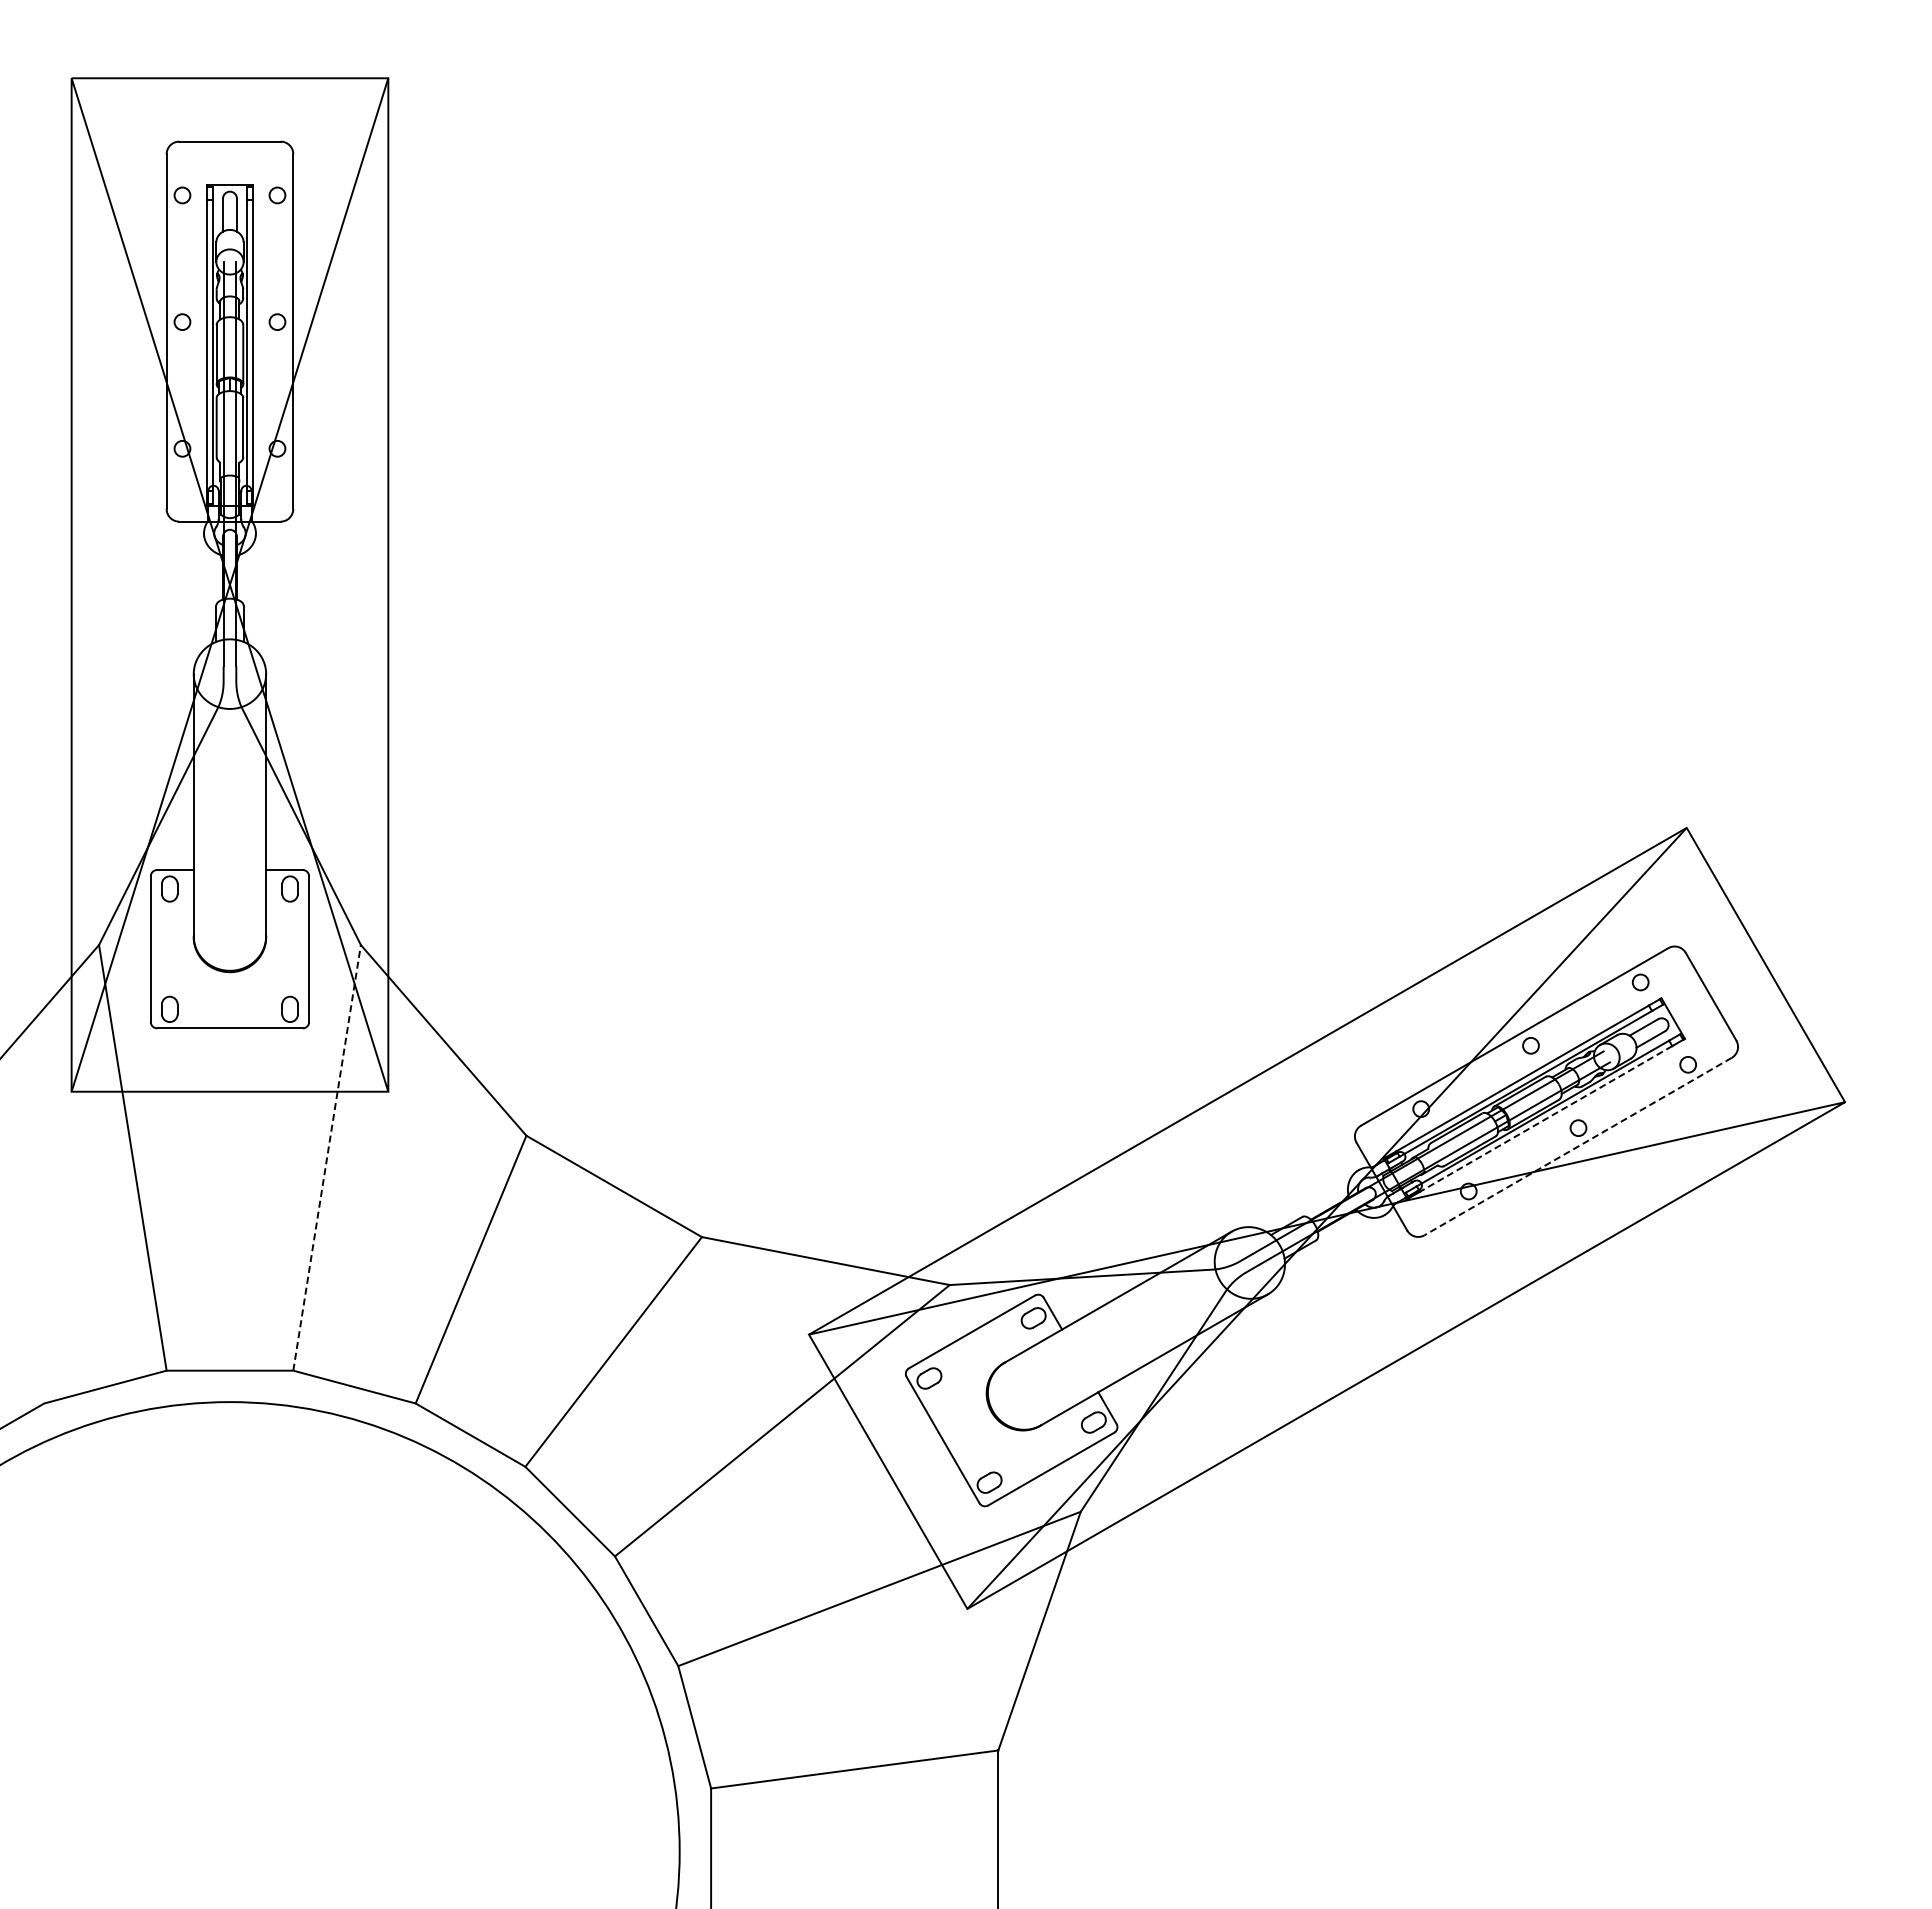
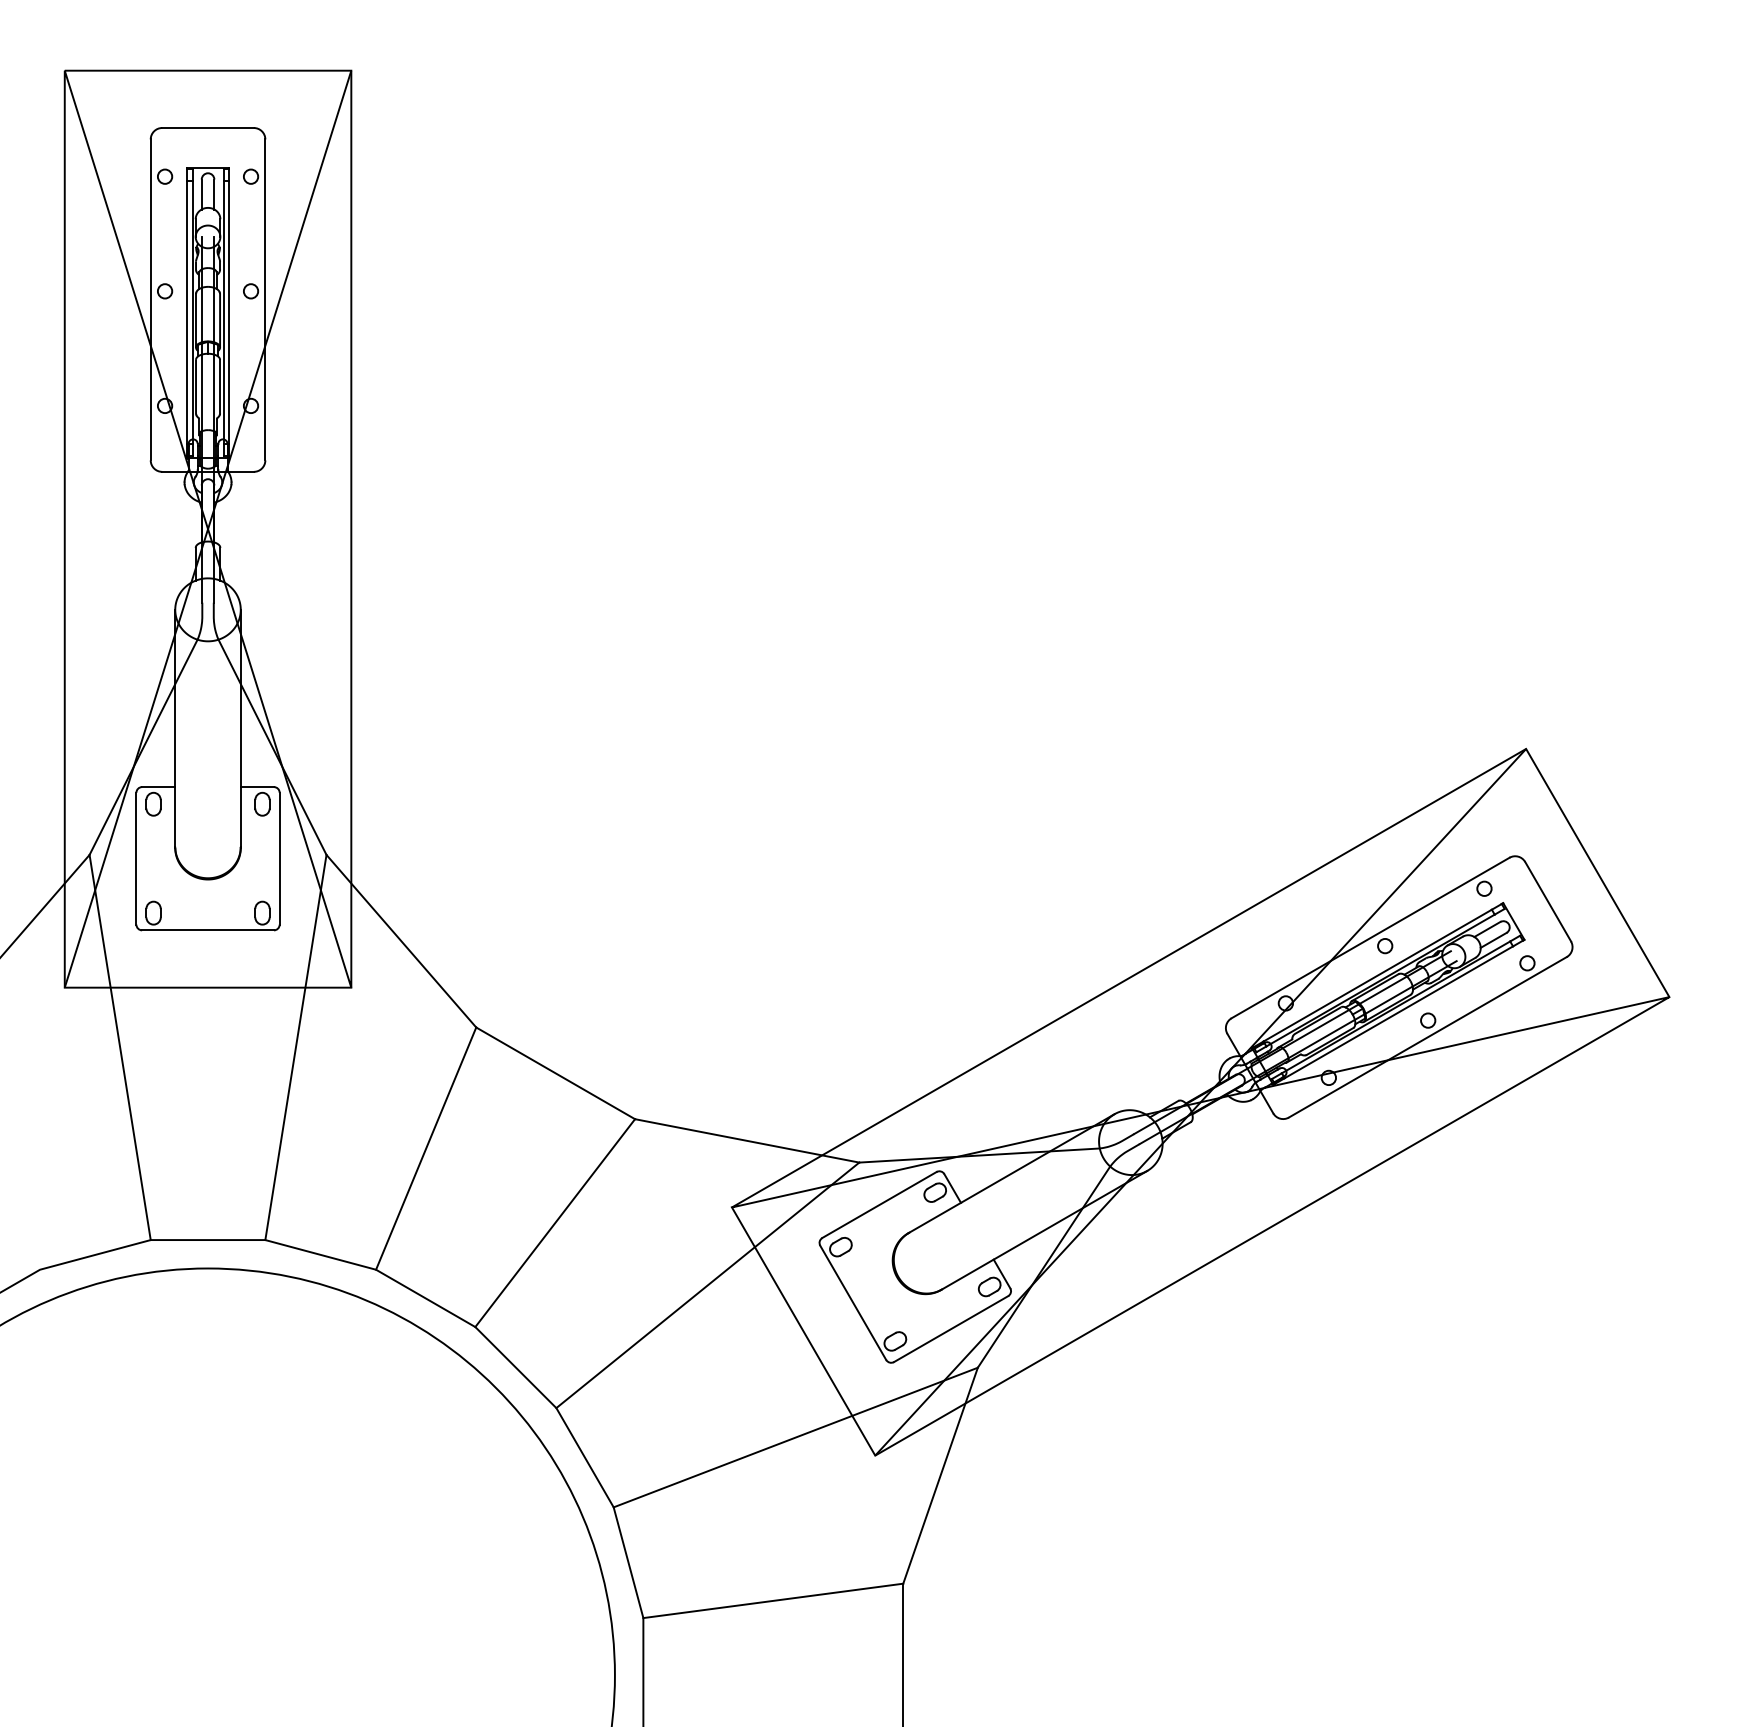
line: (1546, 1118) -> (1399, 1011), dashed -> solid
line: (1577, 1146) -> (1427, 1037), dashed -> solid
line: (327, 1157) -> (296, 1047), dashed -> solid

